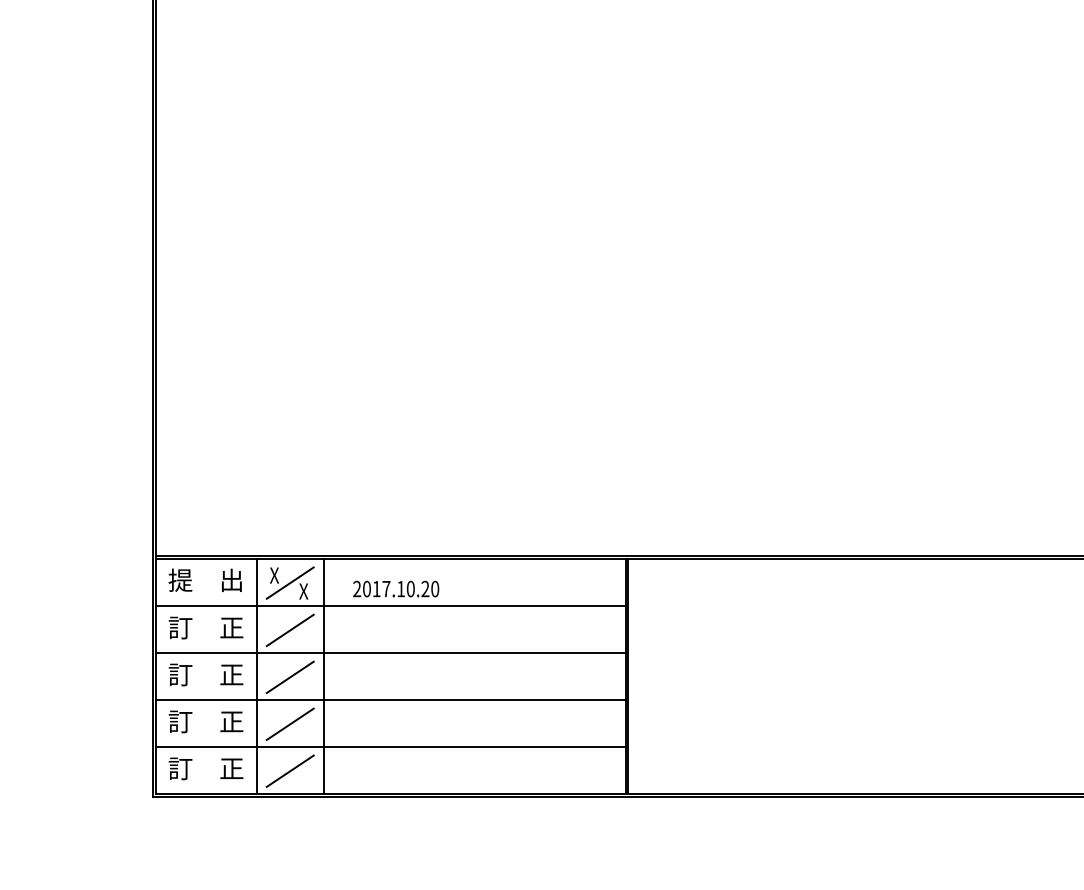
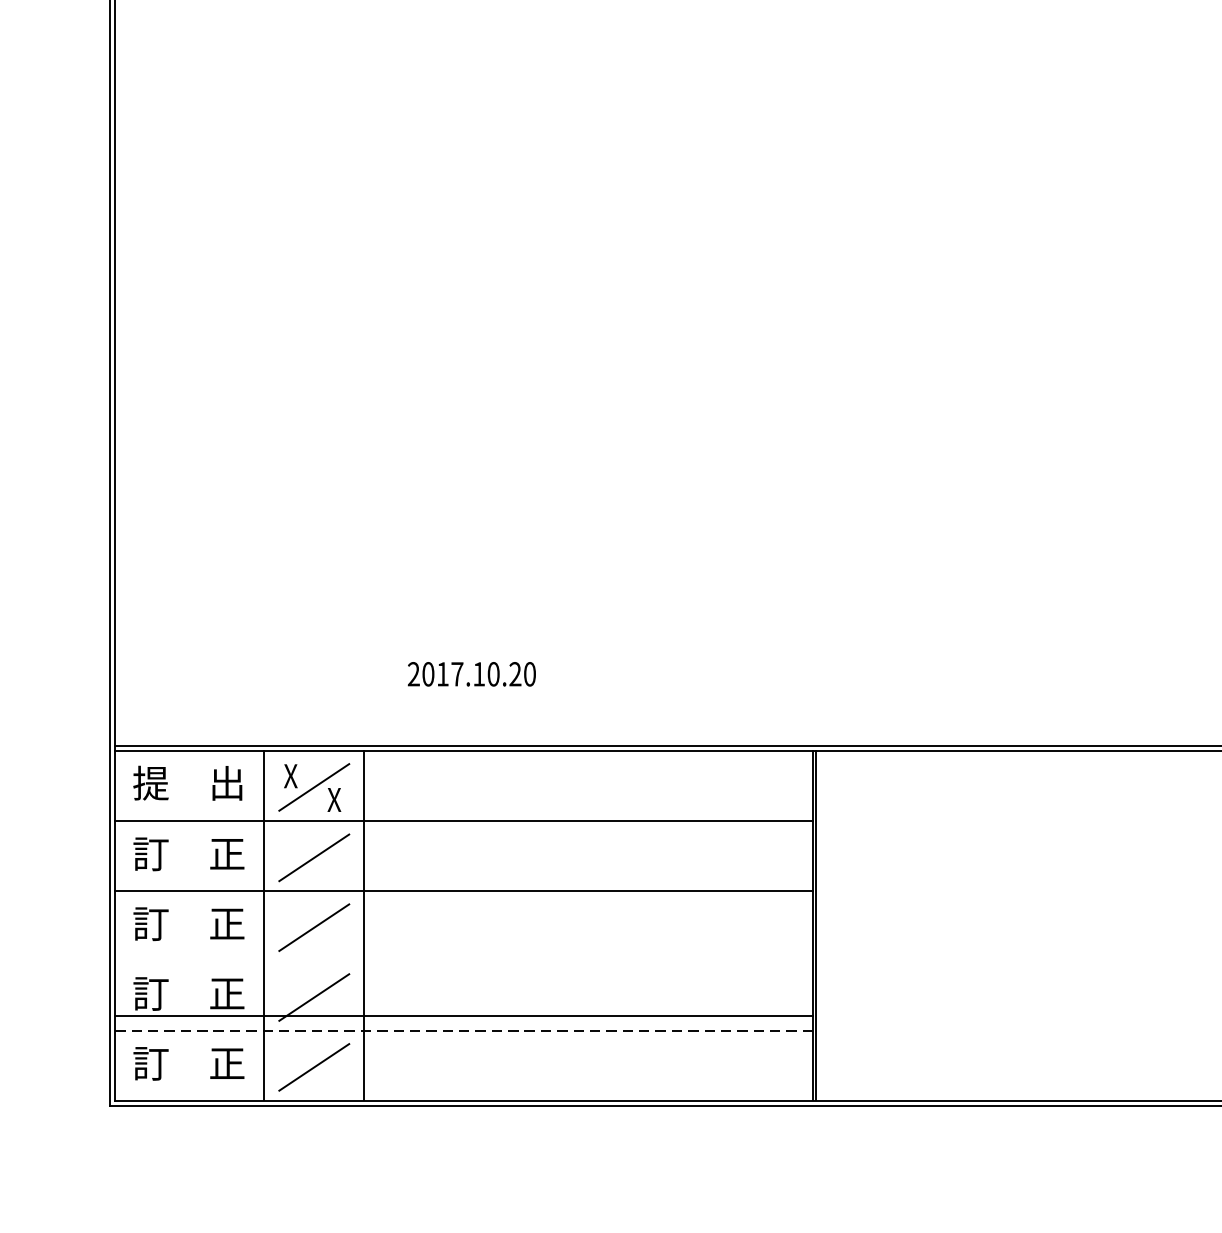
text: (396, 588) -> (472, 673), moved
line: (390, 699) -> (463, 1015), moved
line: (390, 746) -> (463, 1030), solid -> dashed

